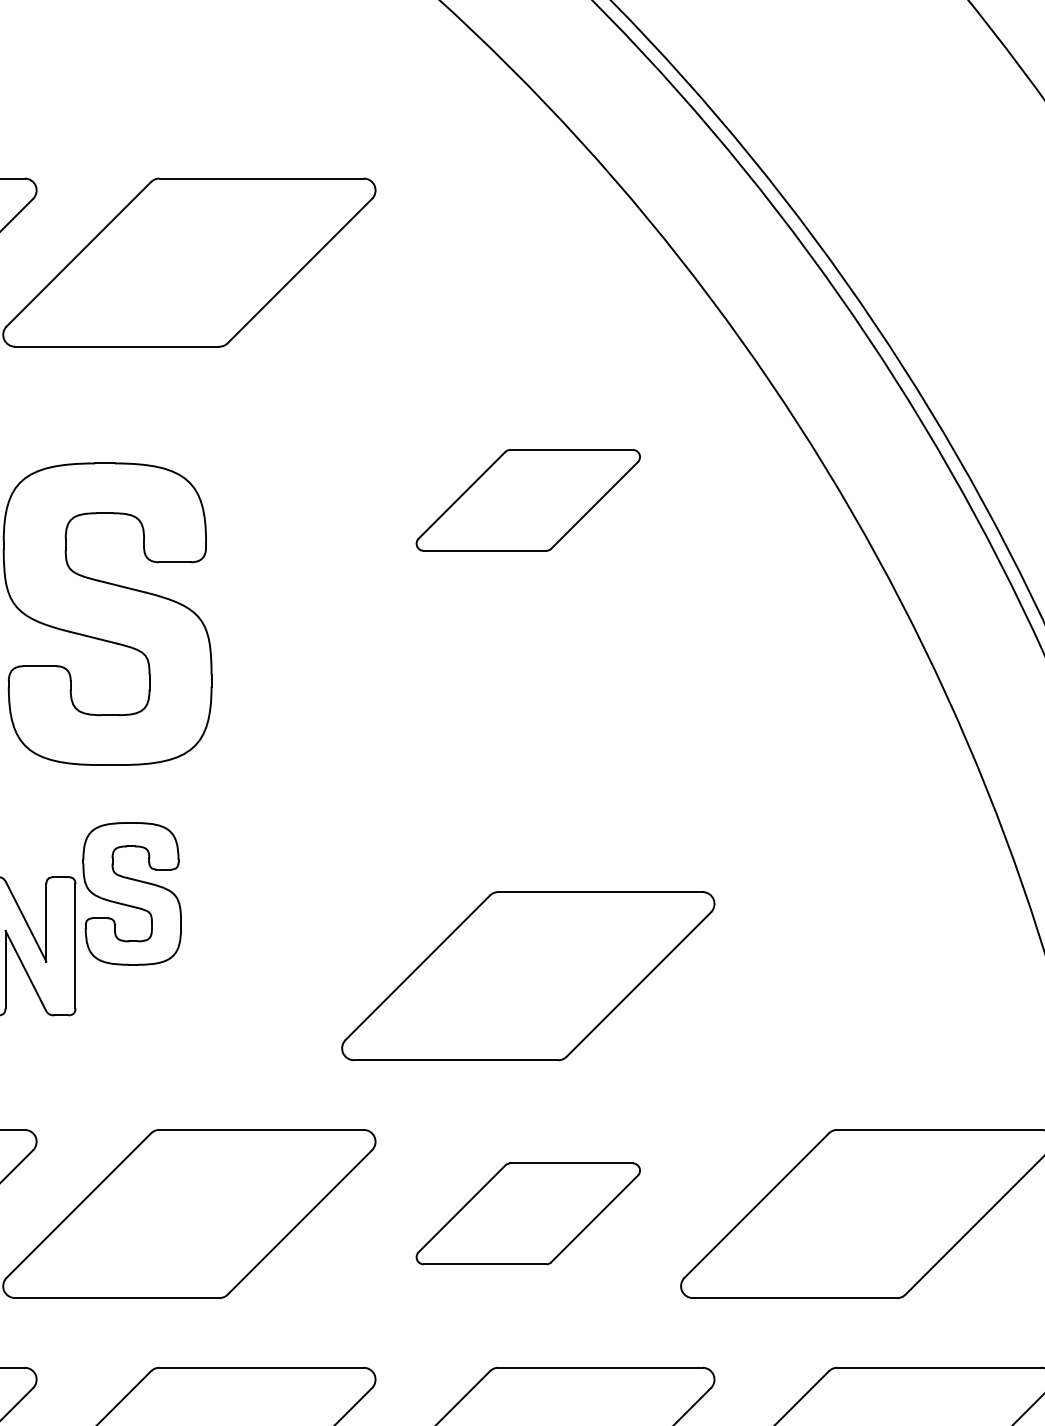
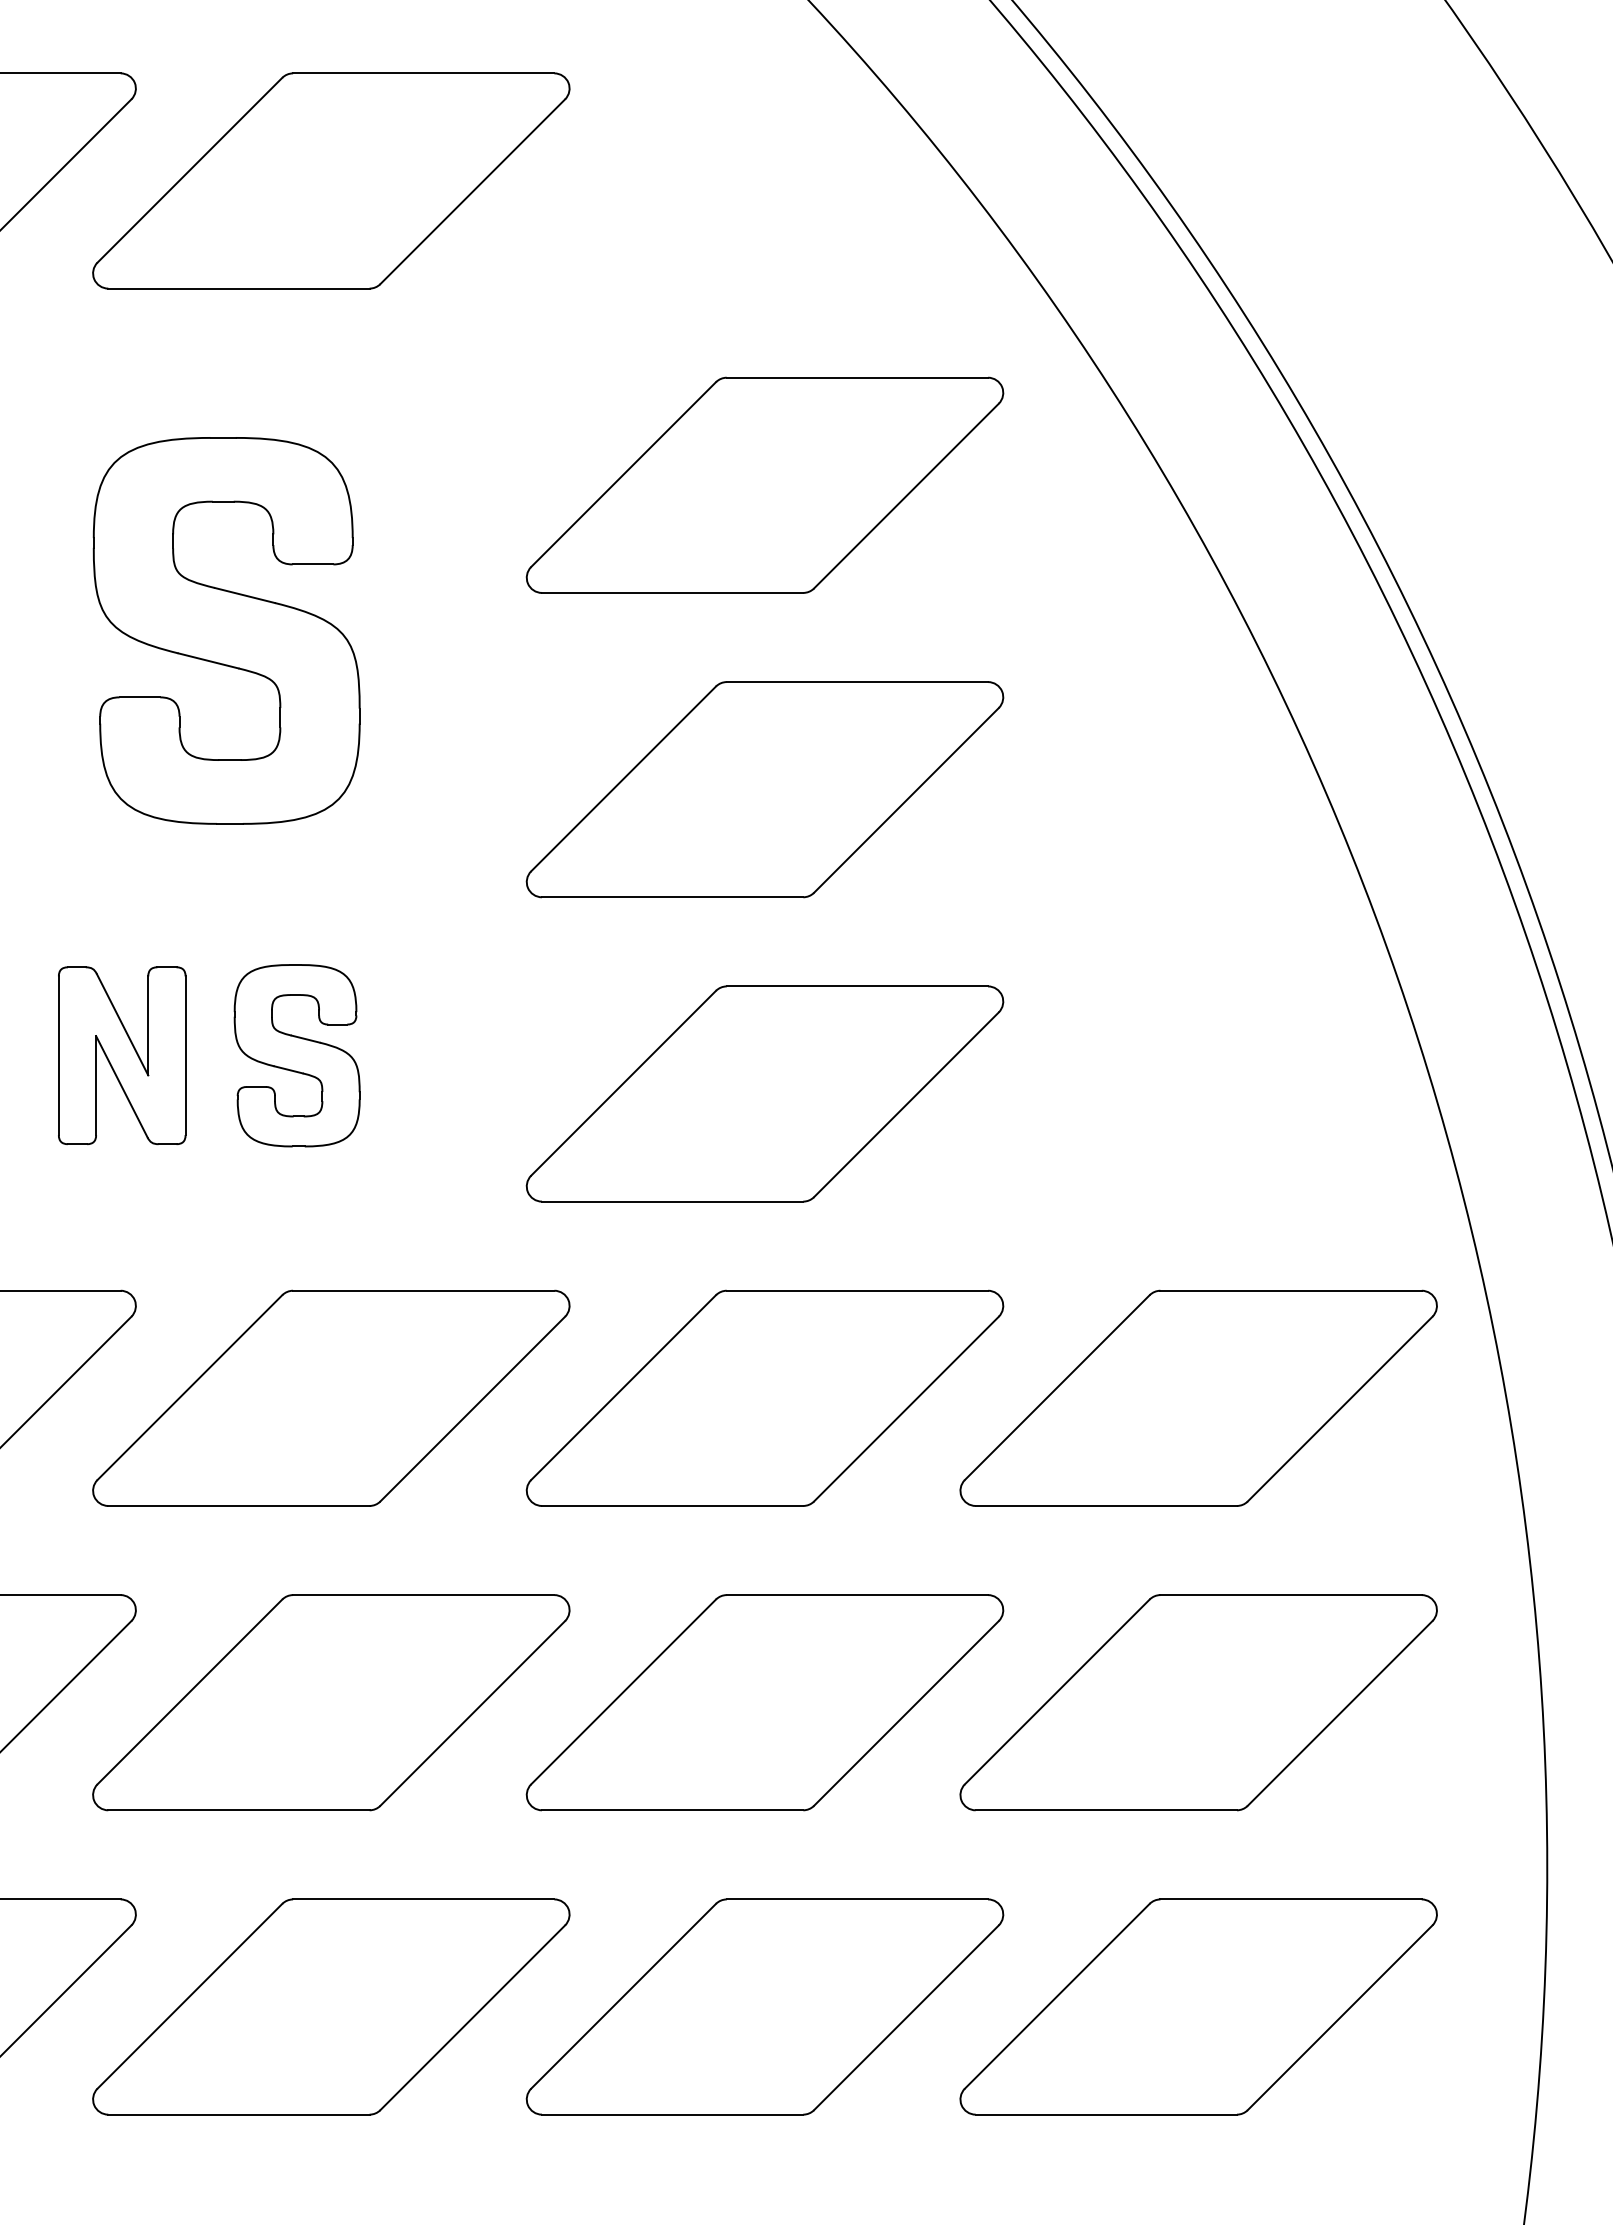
part: (527, 499) -> (764, 484), size x1.67
part: (527, 738) -> (764, 789), added
part: (131, 893) -> (296, 1055), moved
part: (527, 1213) -> (764, 1397), size x1.67

